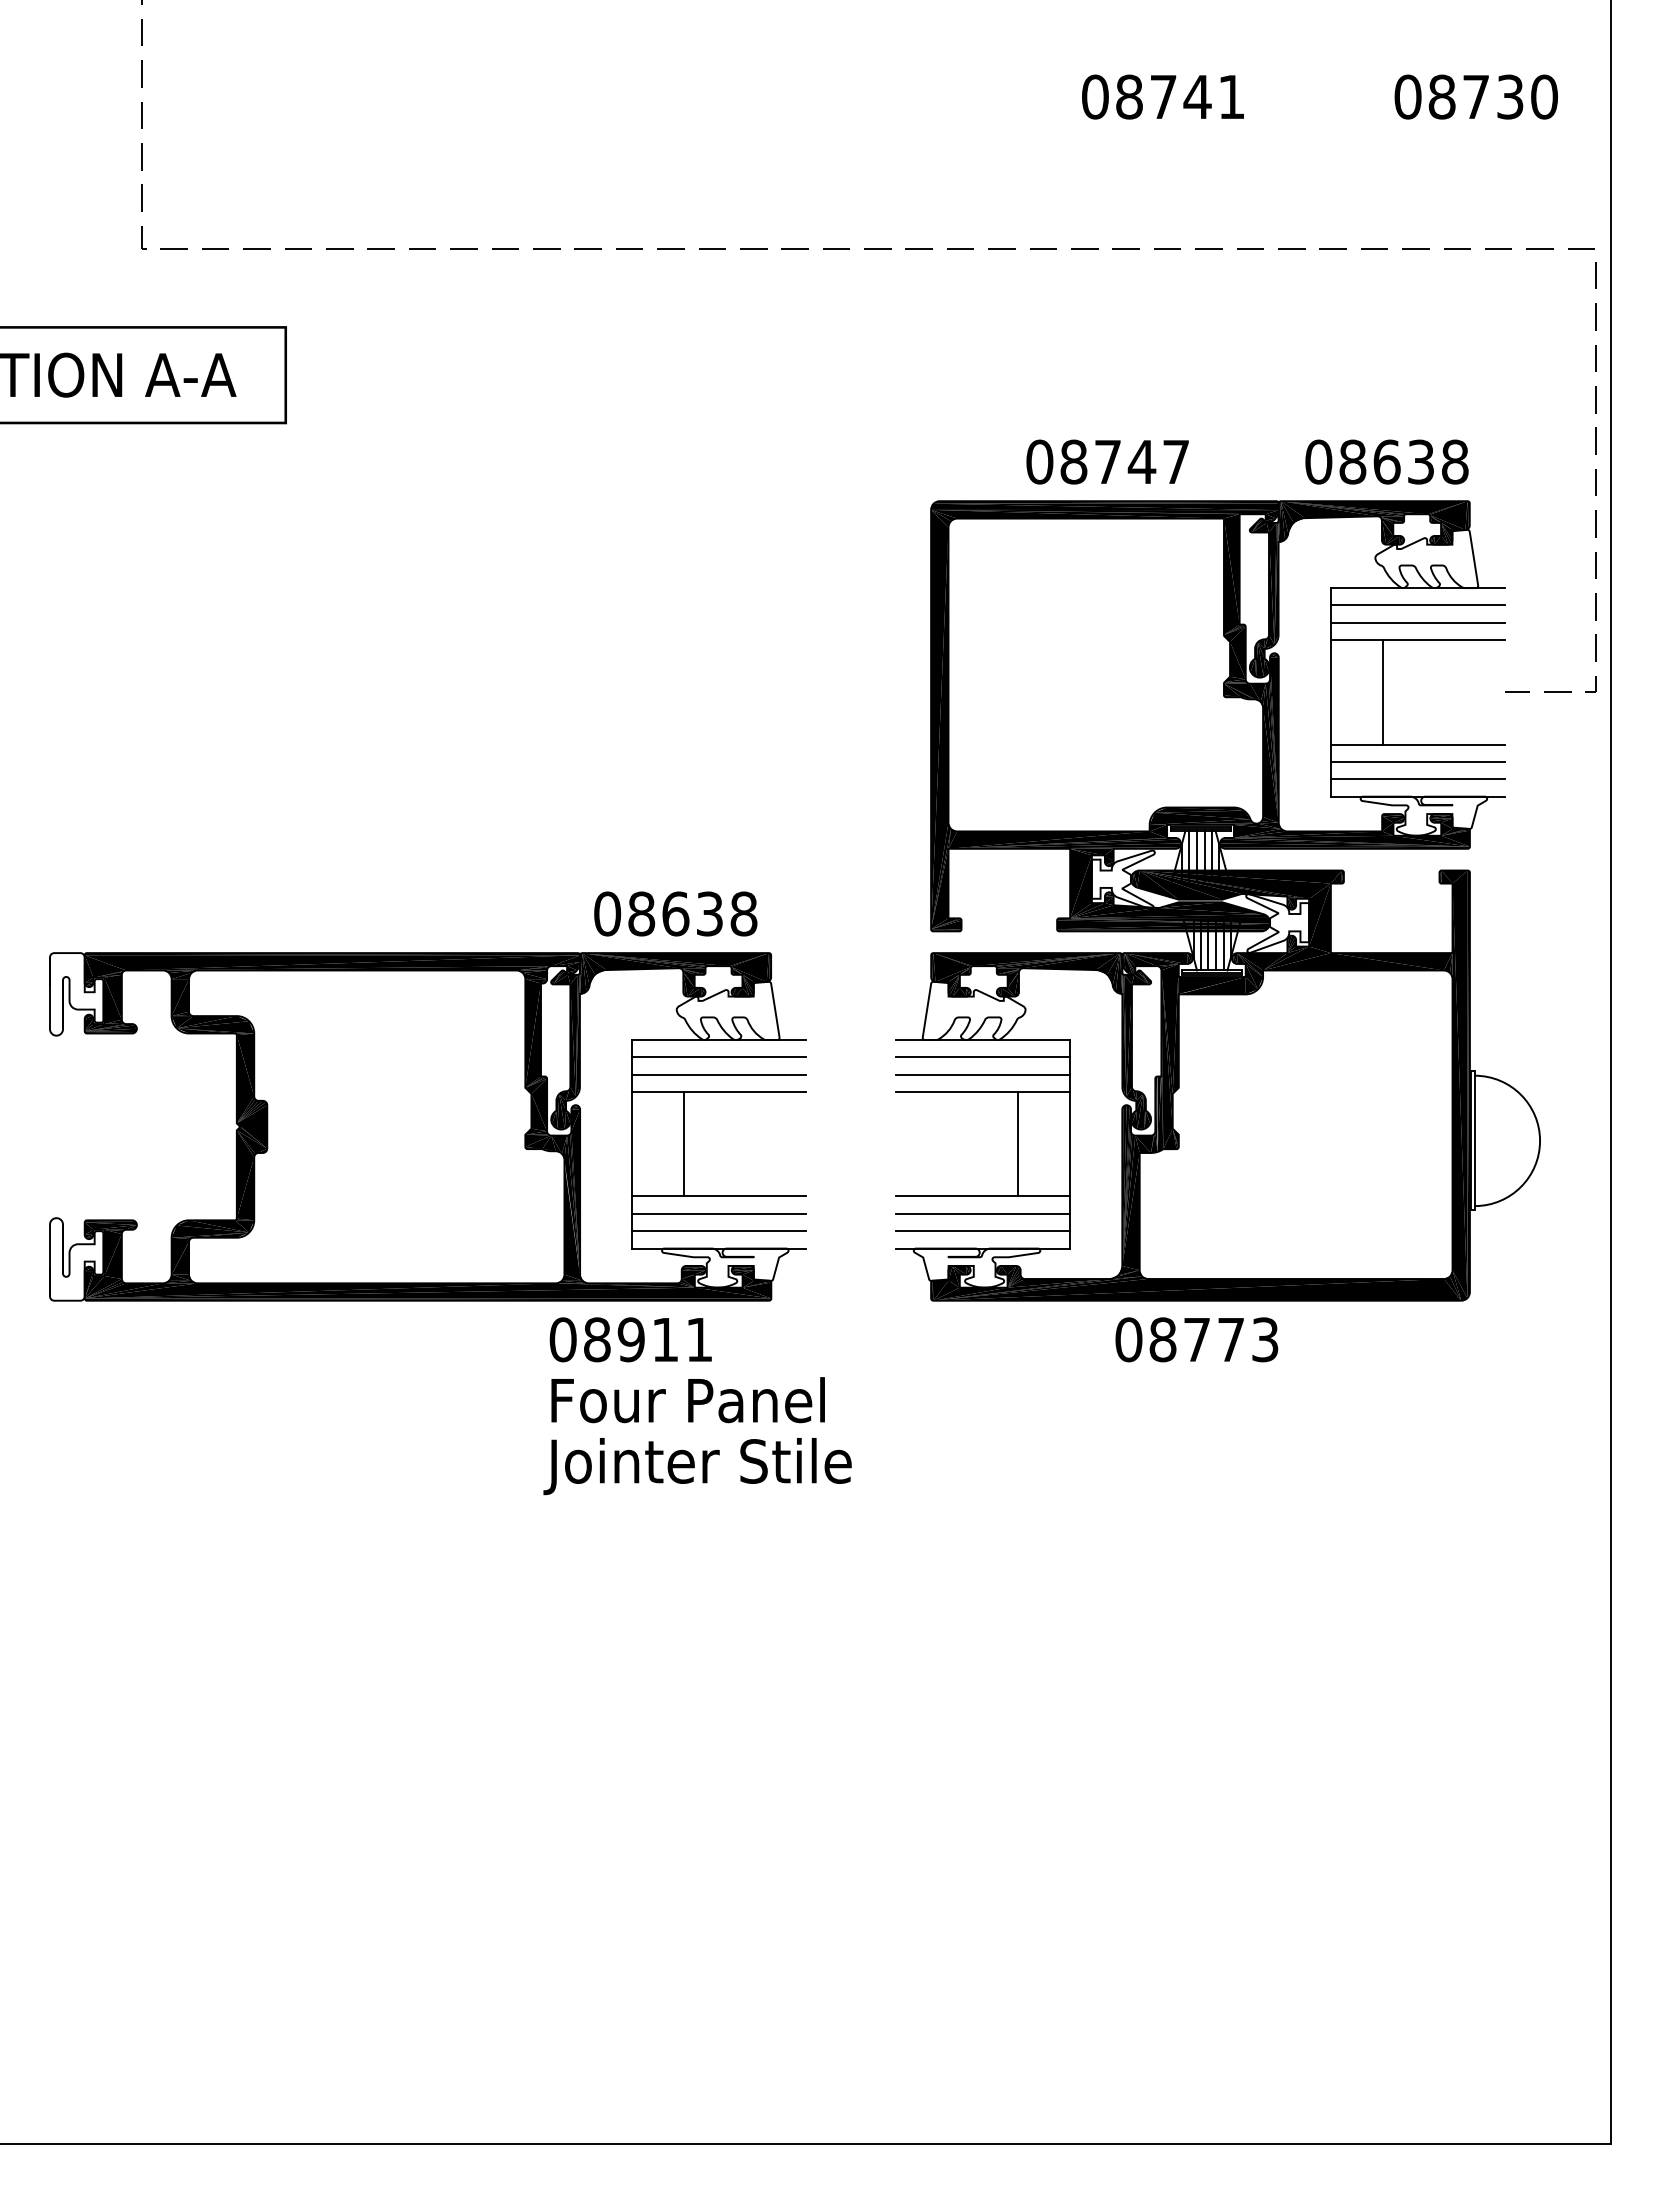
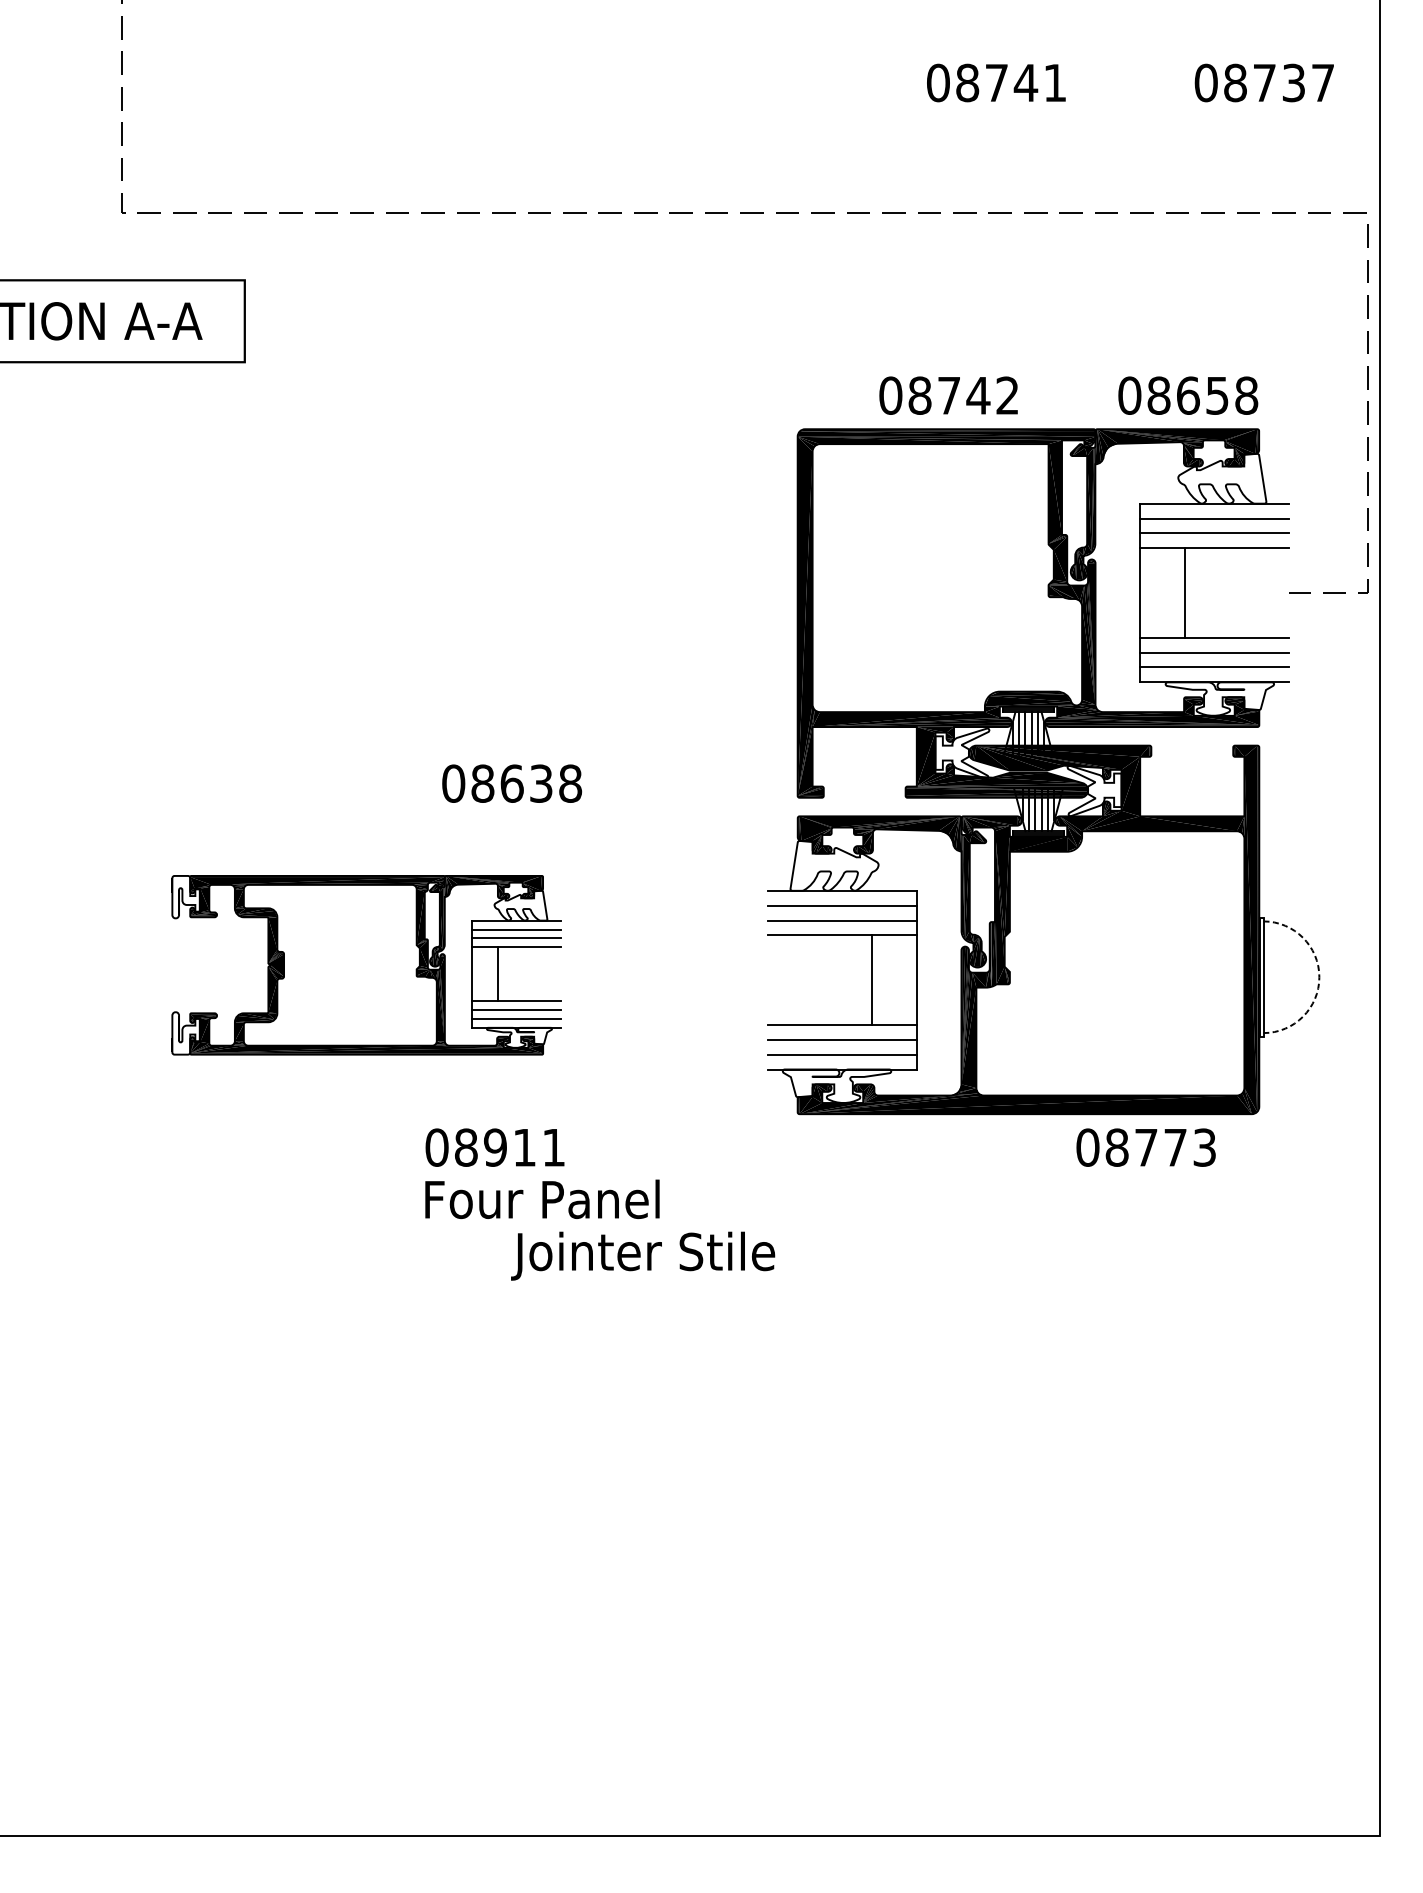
text: (1544, 96) -> (1323, 82), 08730 -> 08737
text: (1175, 461) -> (1007, 395), 08747 -> 08742
text: (1420, 461) -> (1216, 395), 08638 -> 08658
text: (675, 913) -> (511, 783), moved
part: (427, 1126) -> (366, 964), size x0.6
line: (1540, 1140) -> (1319, 976), solid -> dashed
text: (630, 1339) -> (494, 1147), moved
text: (1196, 1339) -> (1145, 1147), moved
text: (687, 1400) -> (541, 1199), moved
text: (697, 1466) -> (642, 1256), moved

